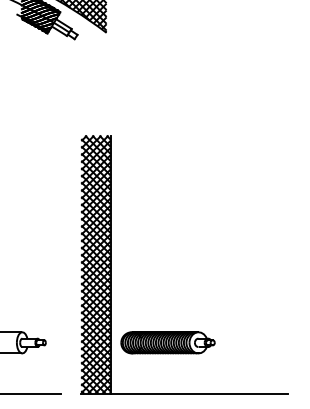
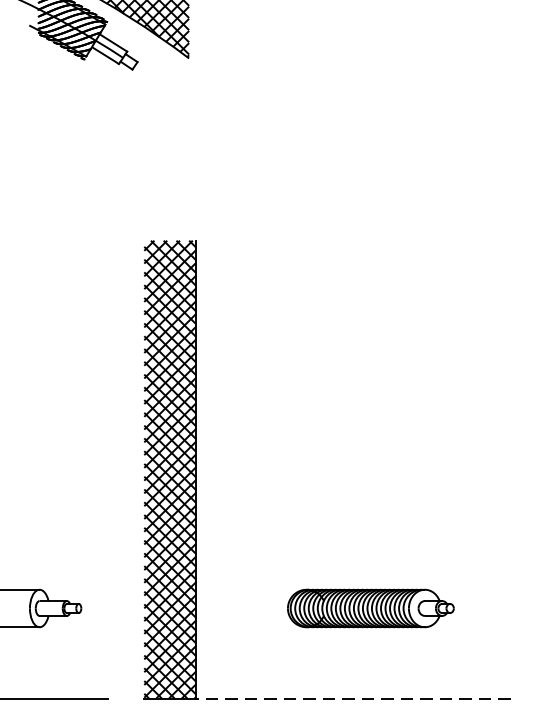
part: (167, 342) -> (369, 607), moved
line: (199, 393) -> (353, 698), solid -> dashed

